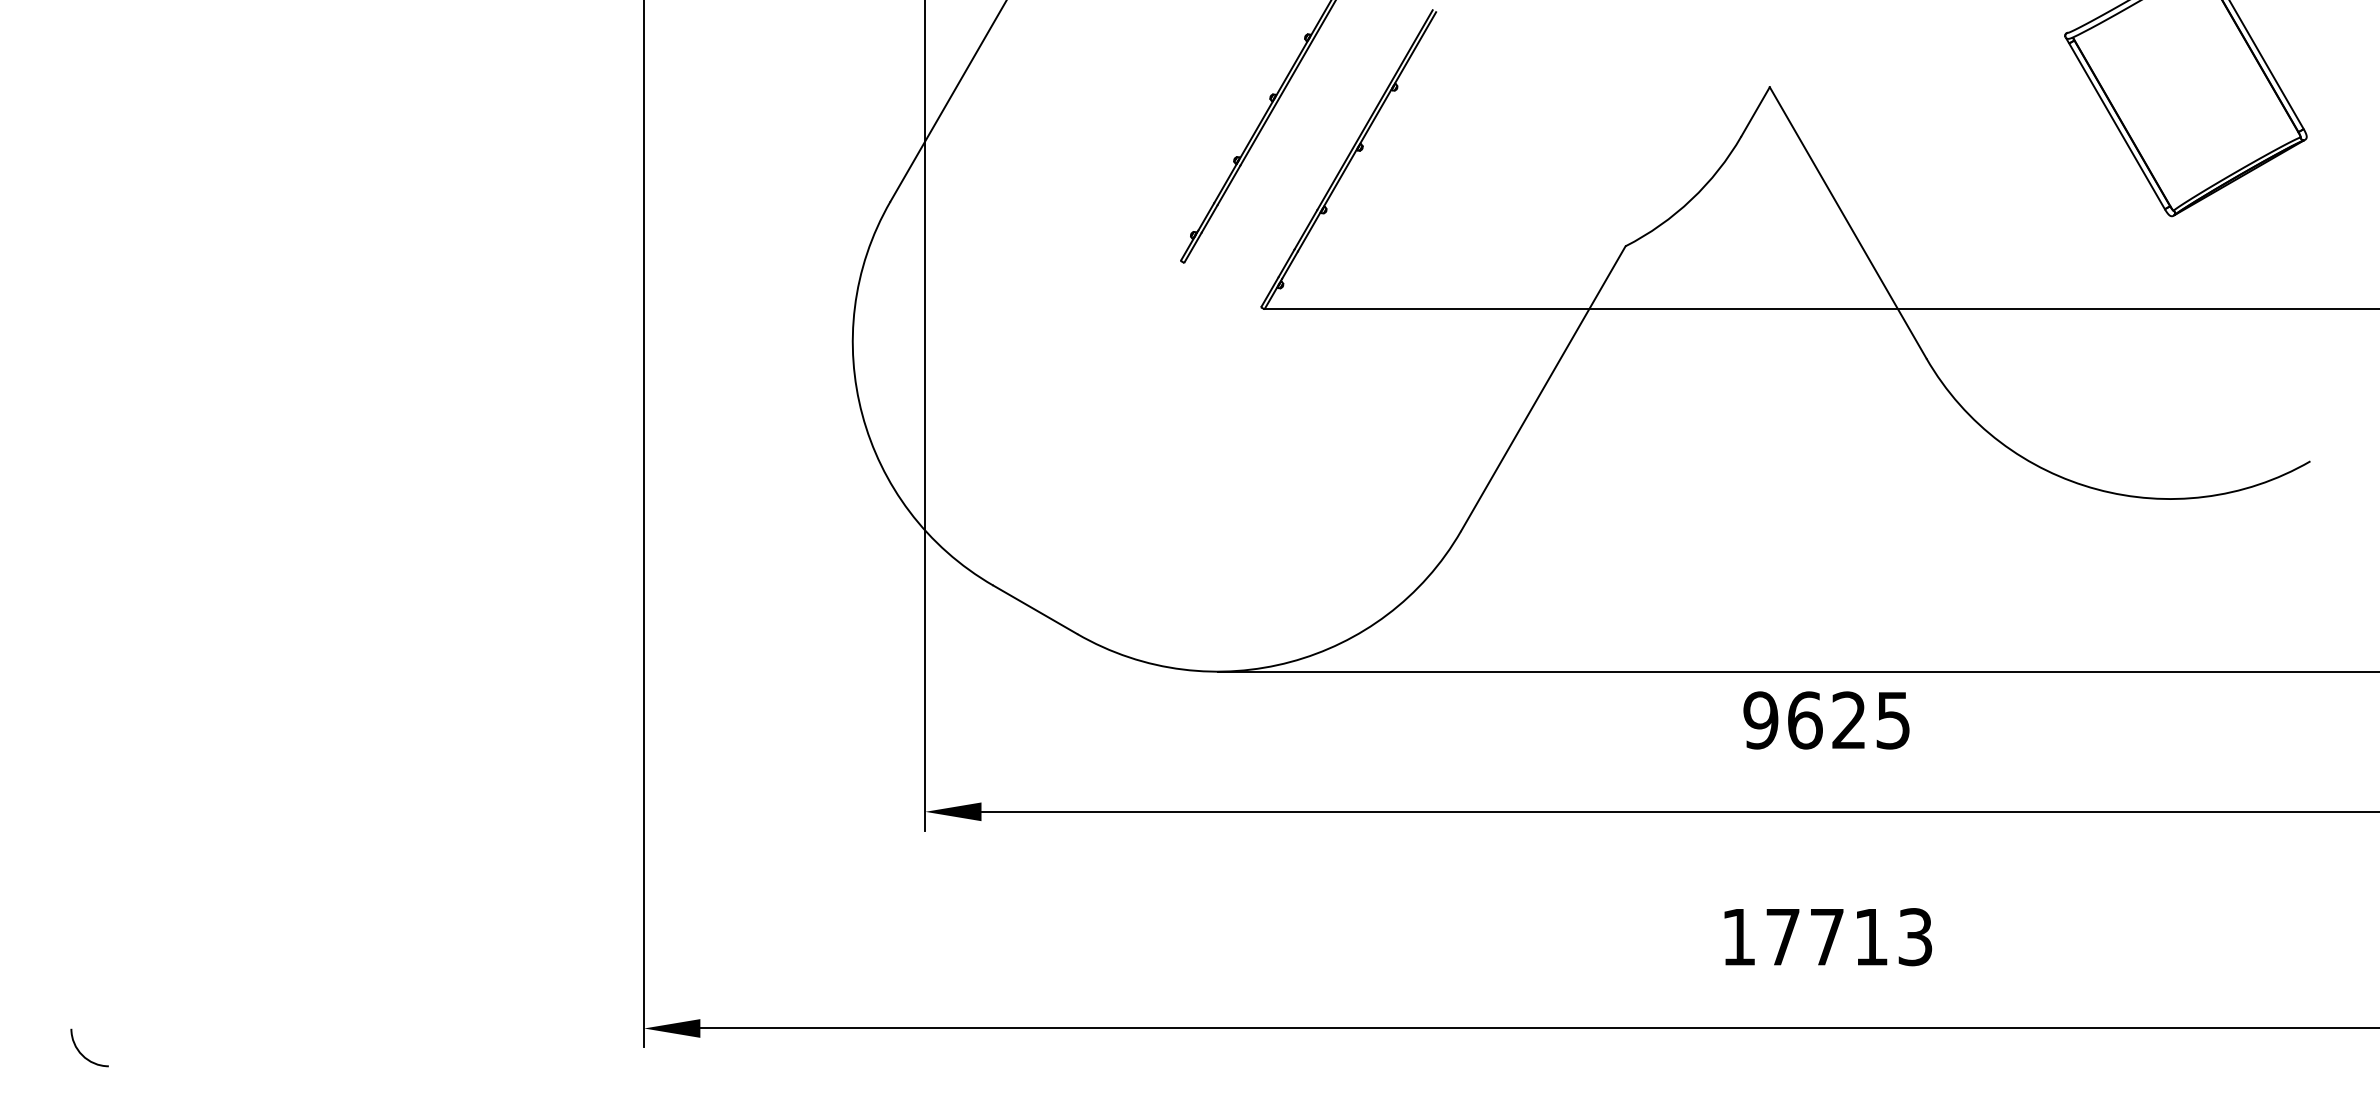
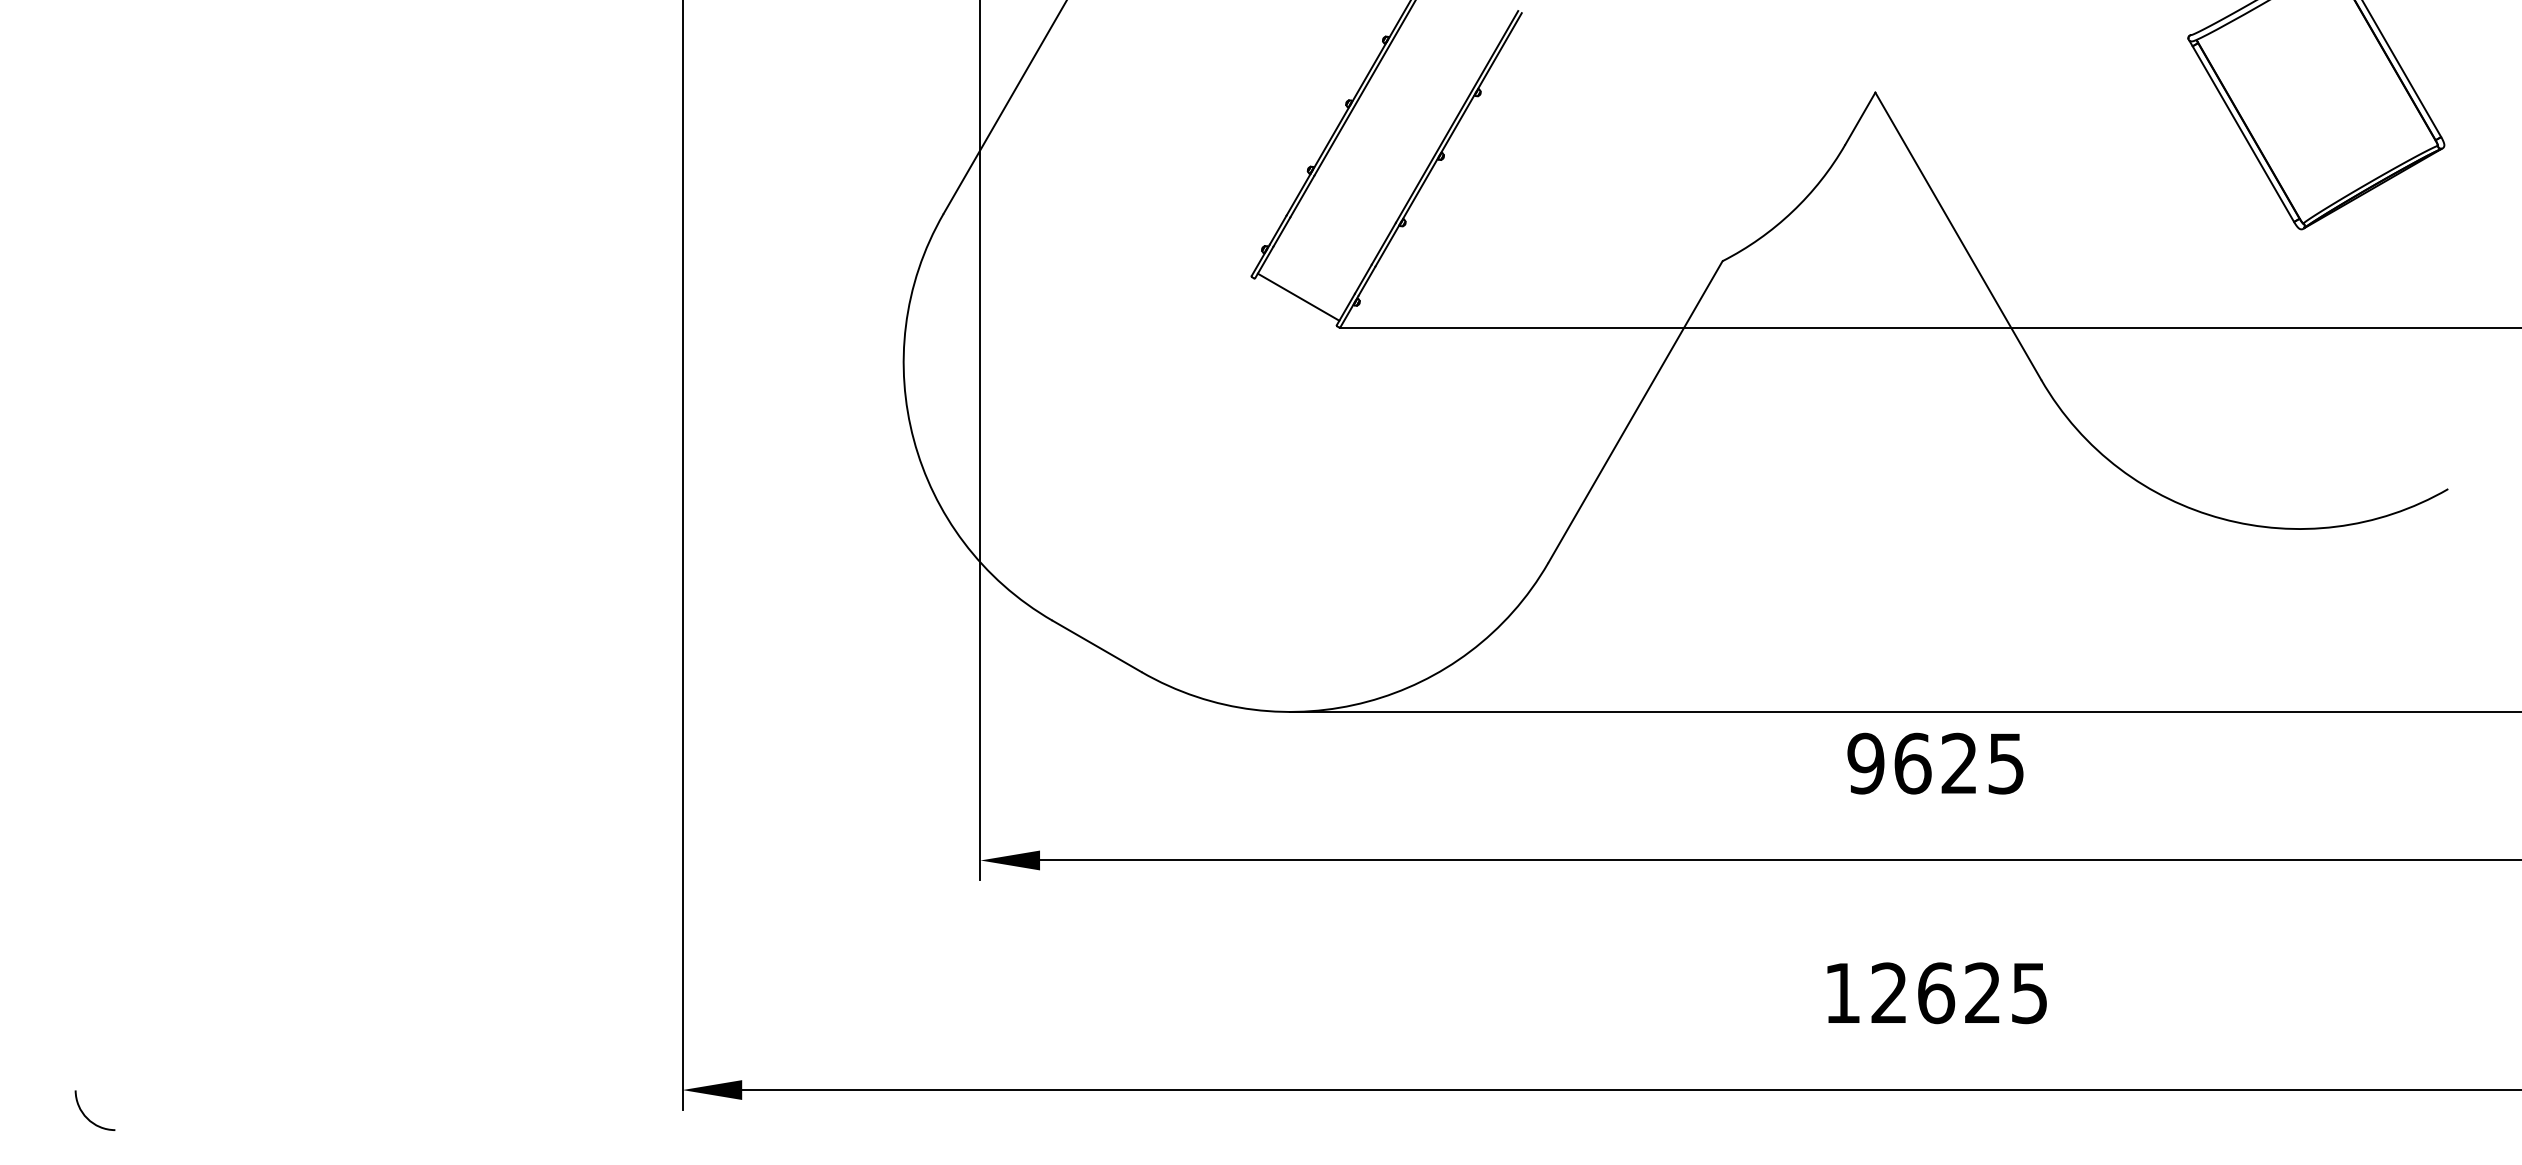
line: (1225, 279) -> (1298, 296), added
text: (1849, 937) -> (1959, 993), 17713 -> 12625

